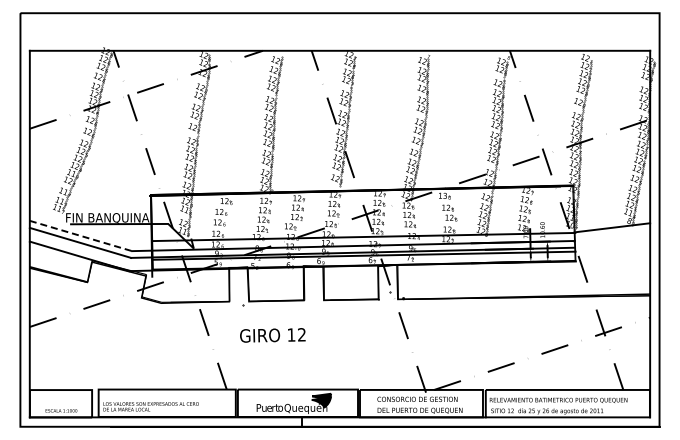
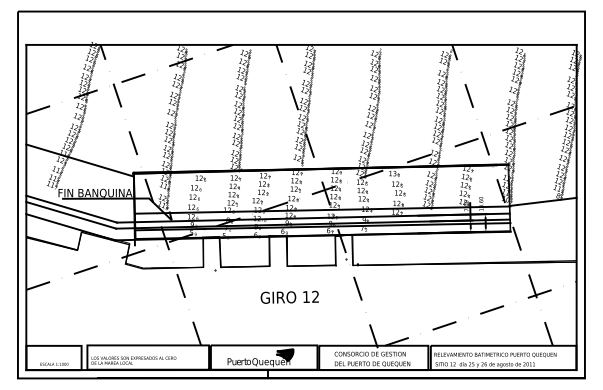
line: (89, 180) -> (79, 159), added
line: (81, 236) -> (72, 209), dashed -> solid
text: (272, 335) -> (289, 297), moved

